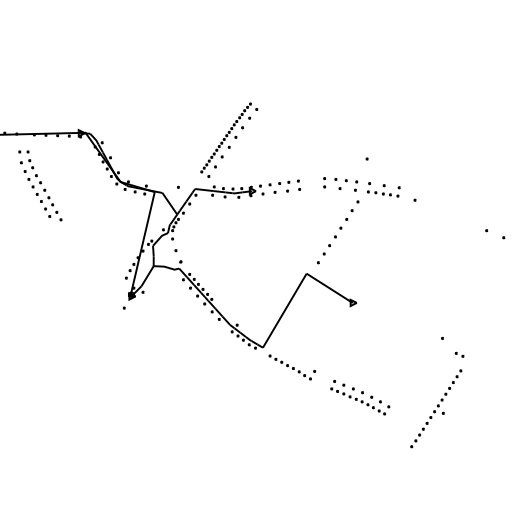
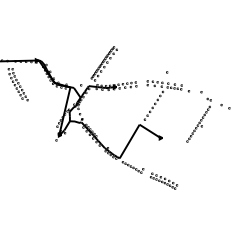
part: (435, 391) -> (198, 116), moved

